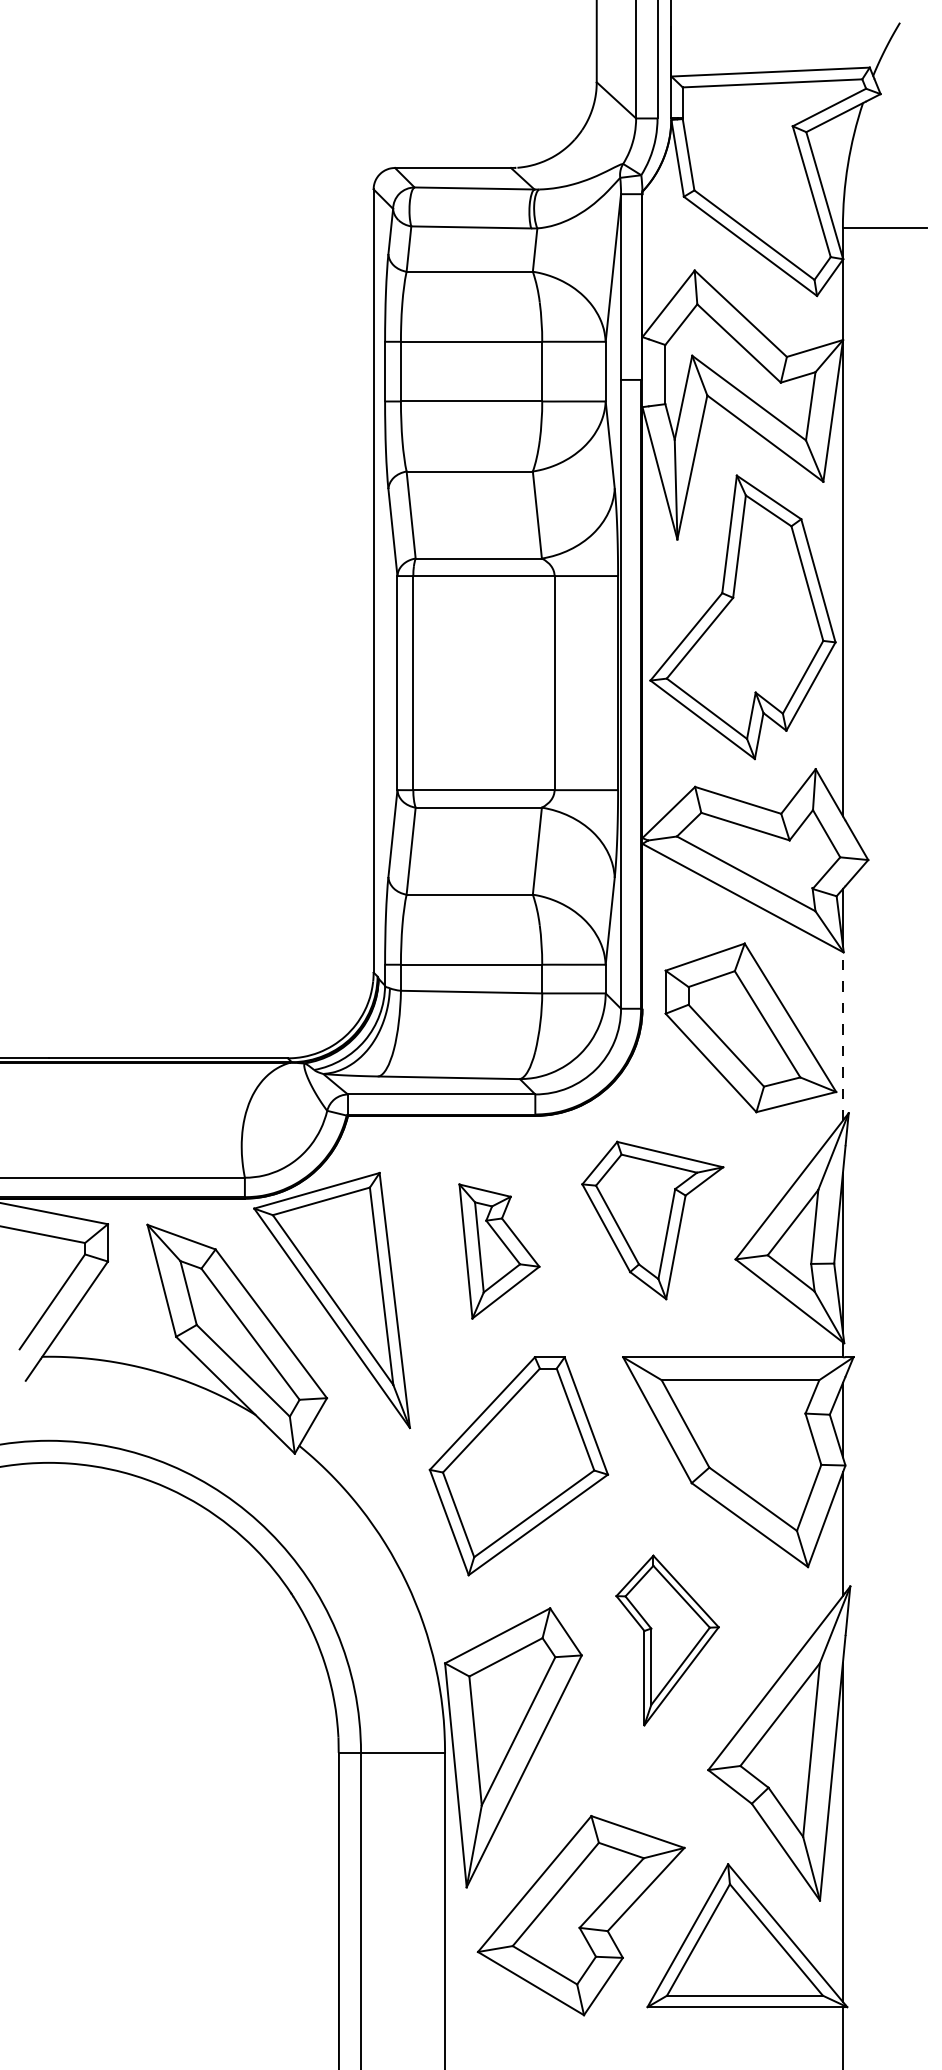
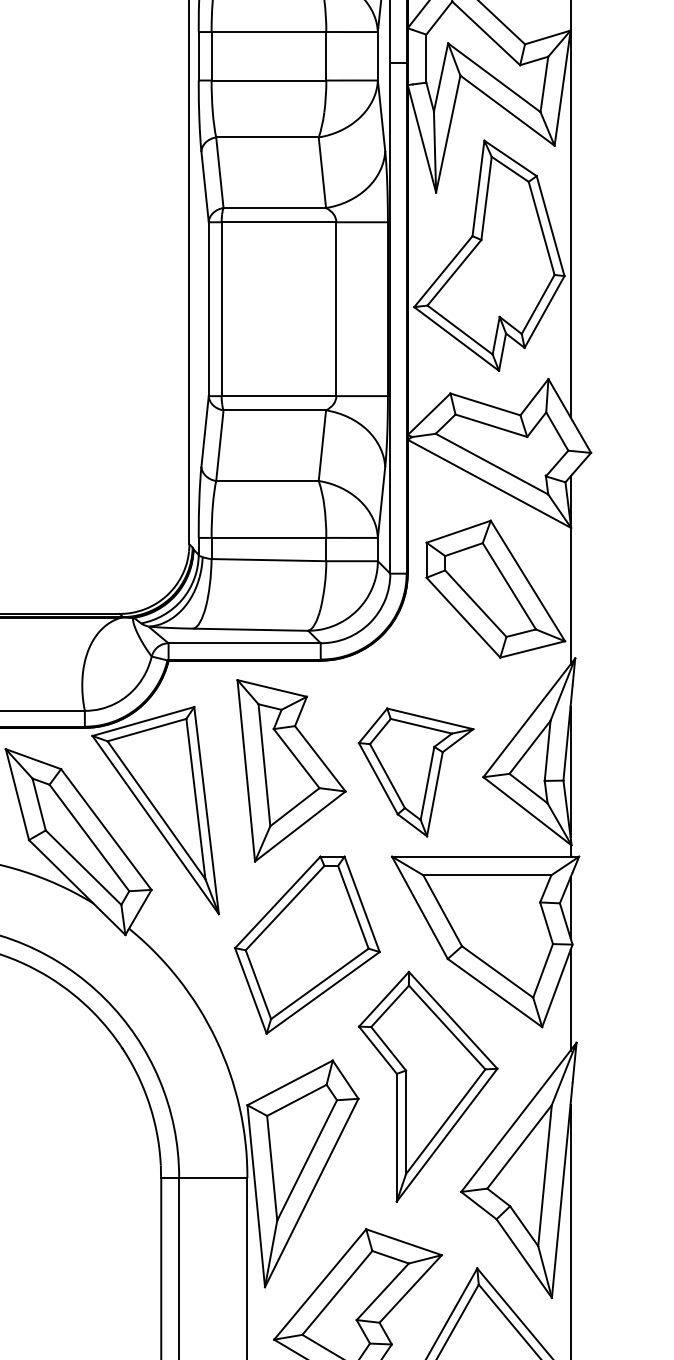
line: (842, 1035) -> (570, 595), dashed -> solid
part: (652, 1220) -> (415, 772), moved
part: (499, 1251) -> (291, 770), size x1.67
part: (667, 1640) -> (428, 1086), size x1.67

